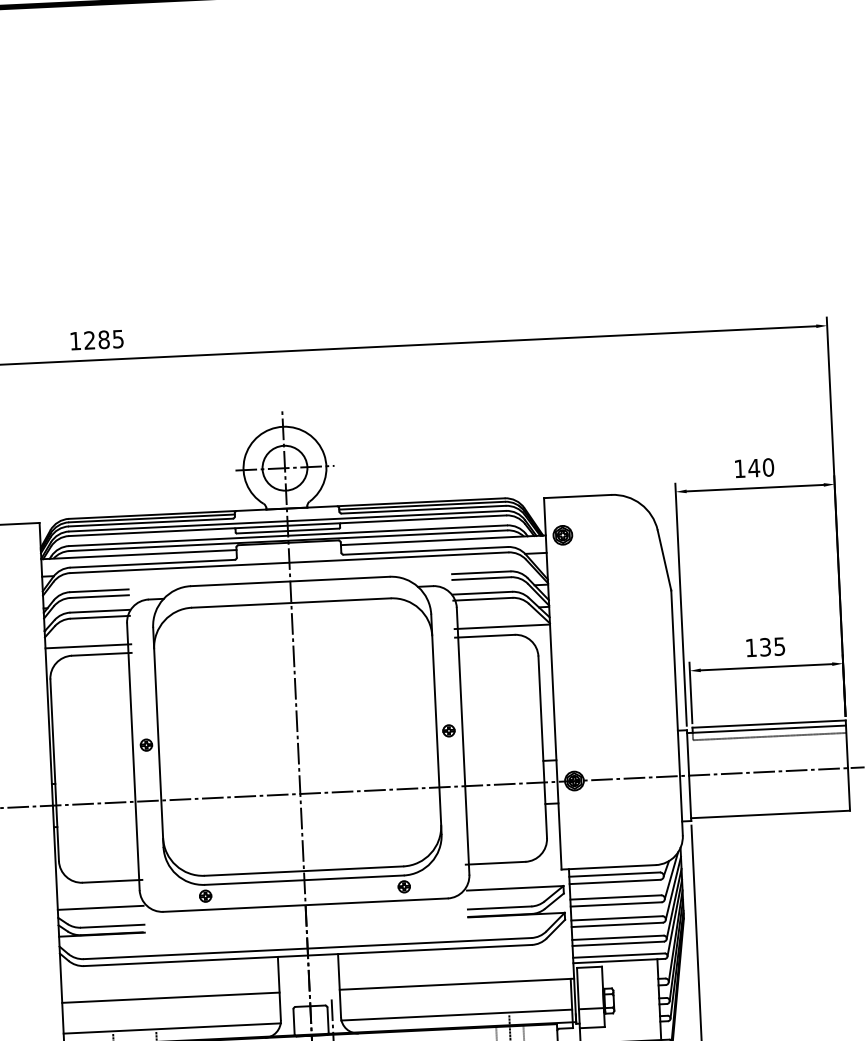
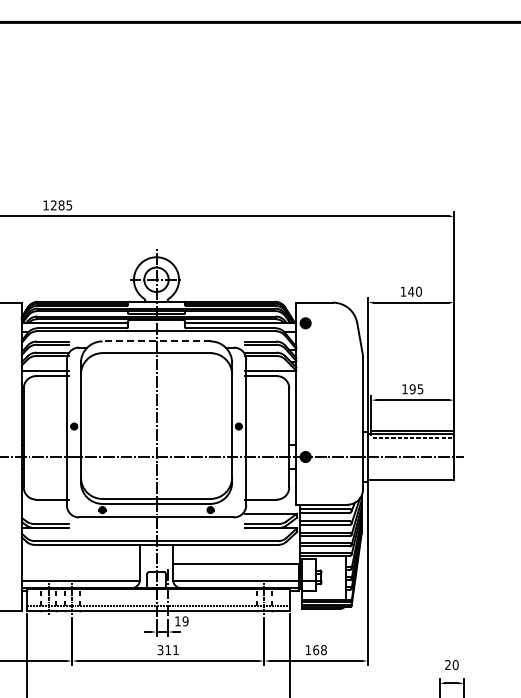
line: (290, 581) -> (156, 341), solid -> dashed
text: (765, 647) -> (412, 389), 135 -> 195
line: (99, 907) -> (44, 513), removed
line: (169, 998) -> (80, 564), removed

